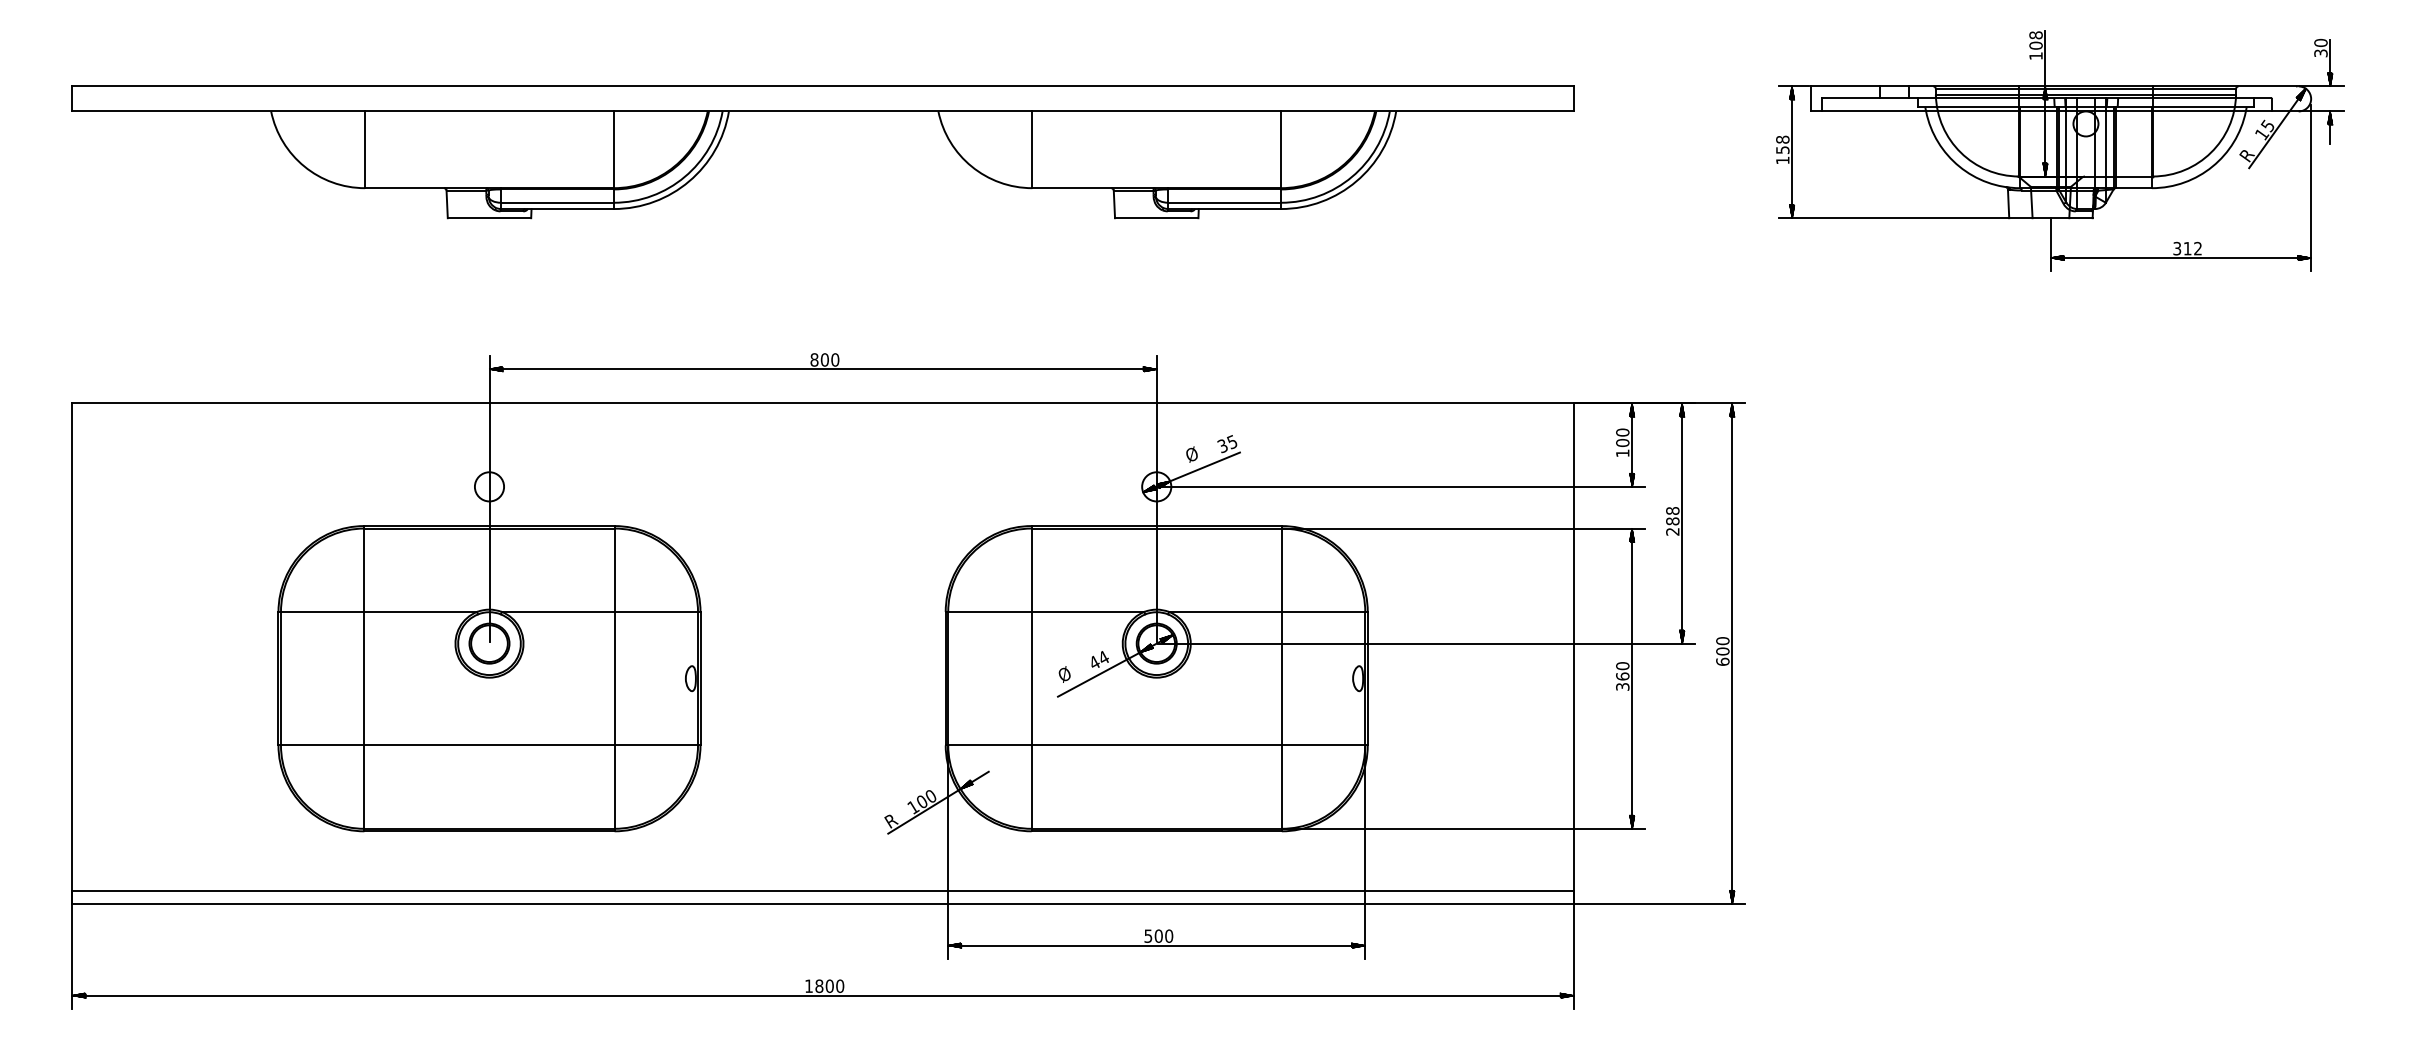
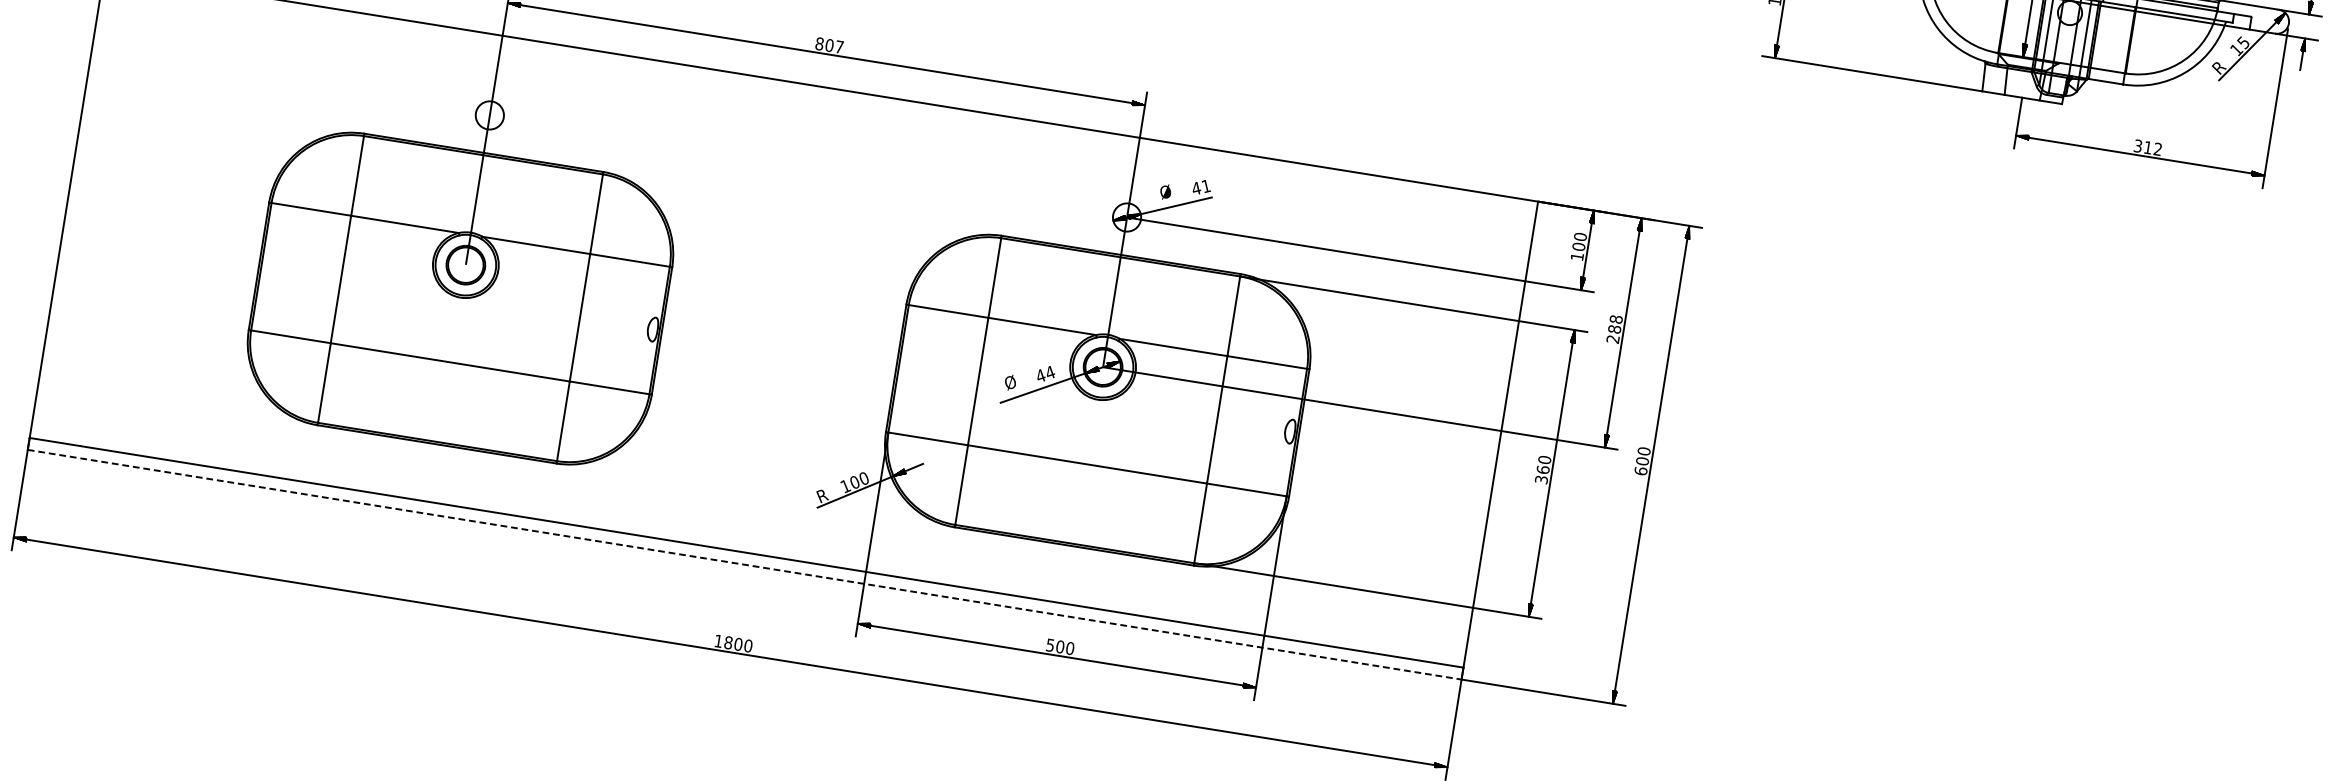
text: (835, 359) -> (839, 46), 800 -> 807
text: (1227, 444) -> (1201, 187), 35 -> 41
line: (823, 903) -> (745, 564), solid -> dashed

